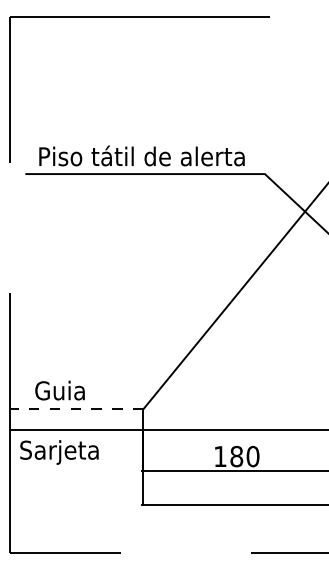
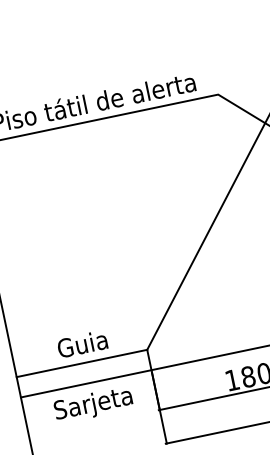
text: (59, 390) -> (81, 344), moved
line: (76, 409) -> (81, 363), dashed -> solid
text: (59, 452) -> (93, 405), moved

